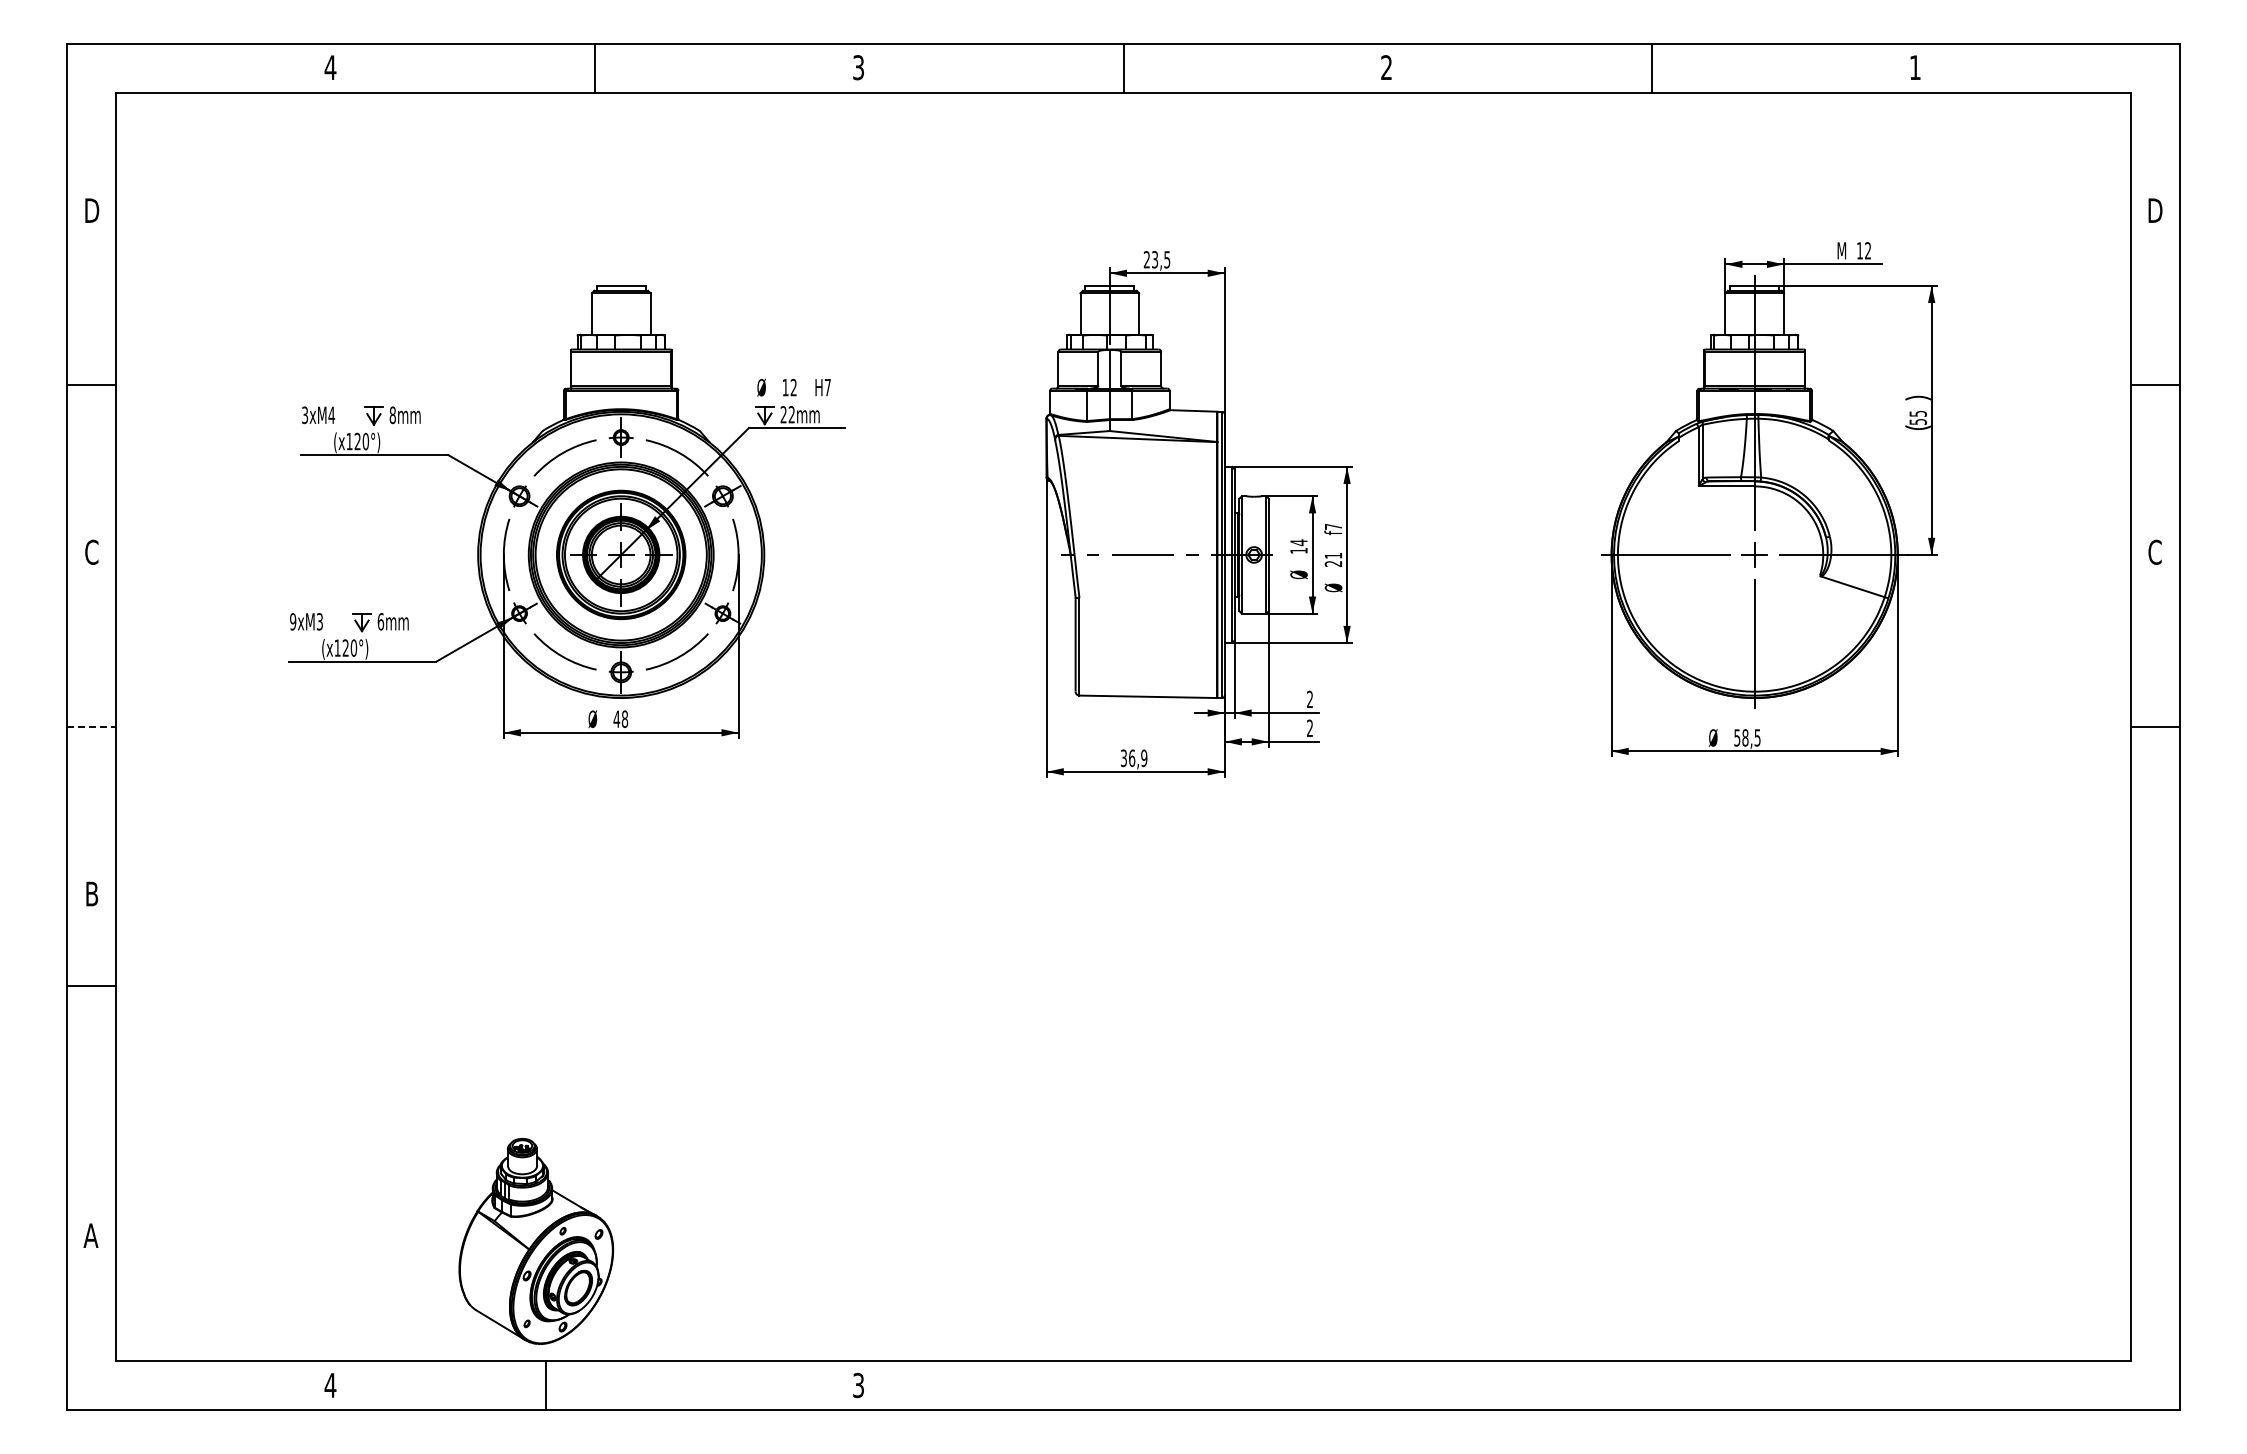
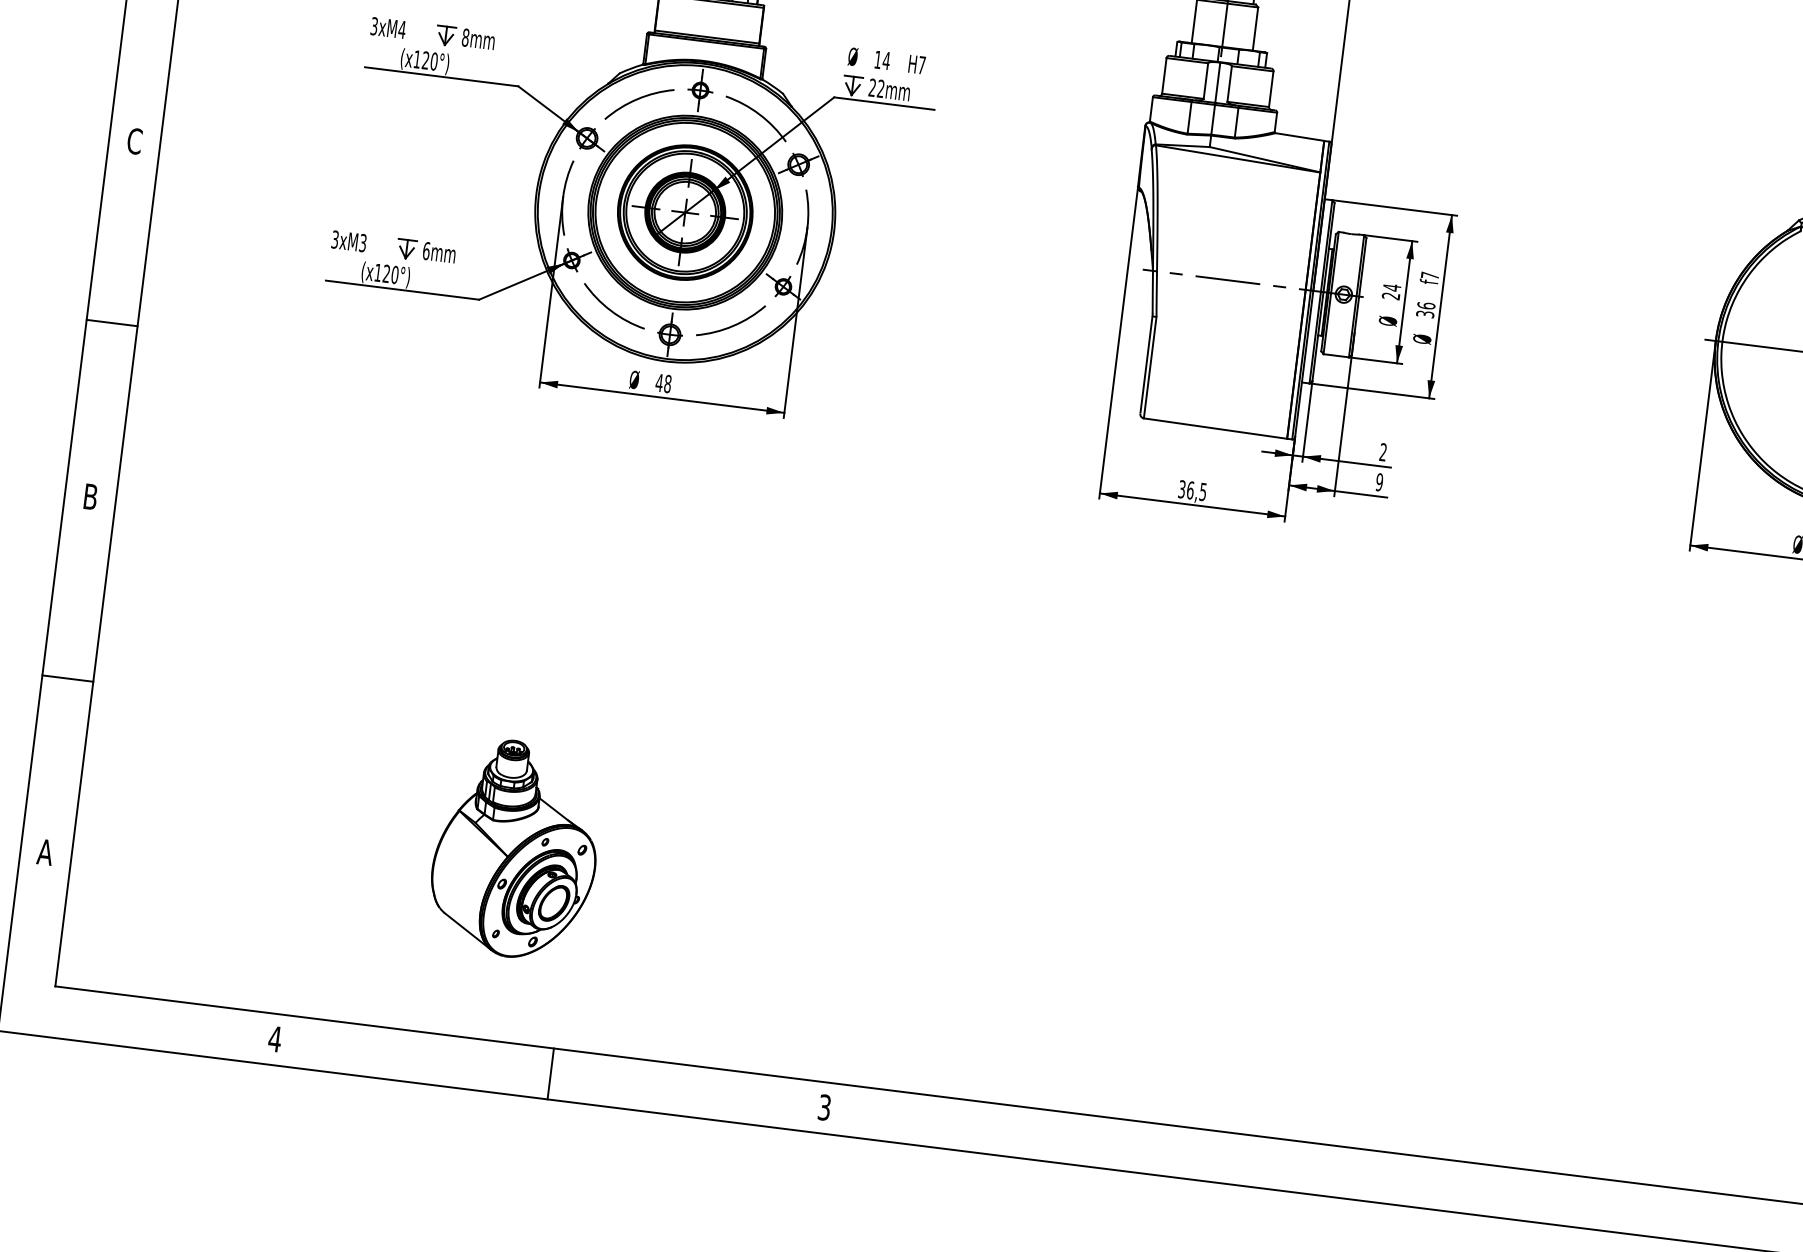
text: (793, 387) -> (886, 60), 12 -> 14
text: (1298, 550) -> (1390, 295), 14 -> 24
text: (1333, 559) -> (1425, 309), 21 -> 36
text: (293, 621) -> (335, 239), 9xM3 -> 3xM3
line: (92, 727) -> (112, 323), dashed -> solid
text: (1309, 728) -> (1378, 482), 2 -> 9
text: (1144, 757) -> (1203, 491), 36,9 -> 36,5
line: (91, 985) -> (67, 678), moved
part: (536, 1241) -> (516, 849), moved
line: (546, 1385) -> (550, 1073), moved

